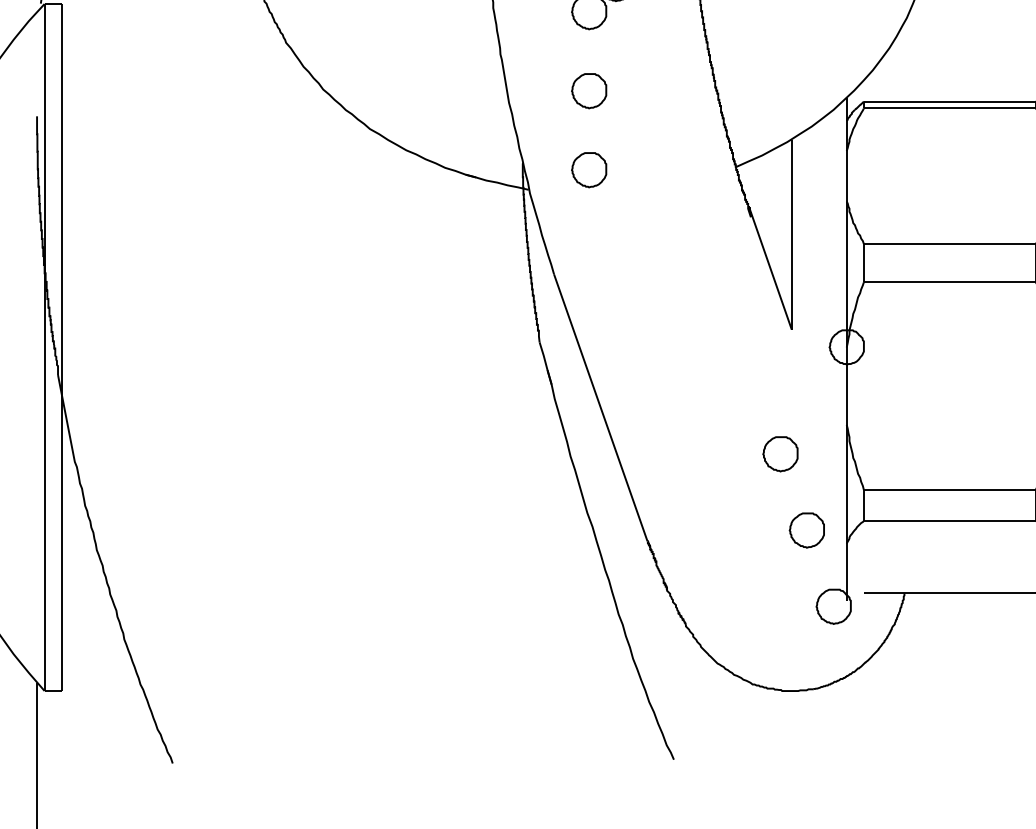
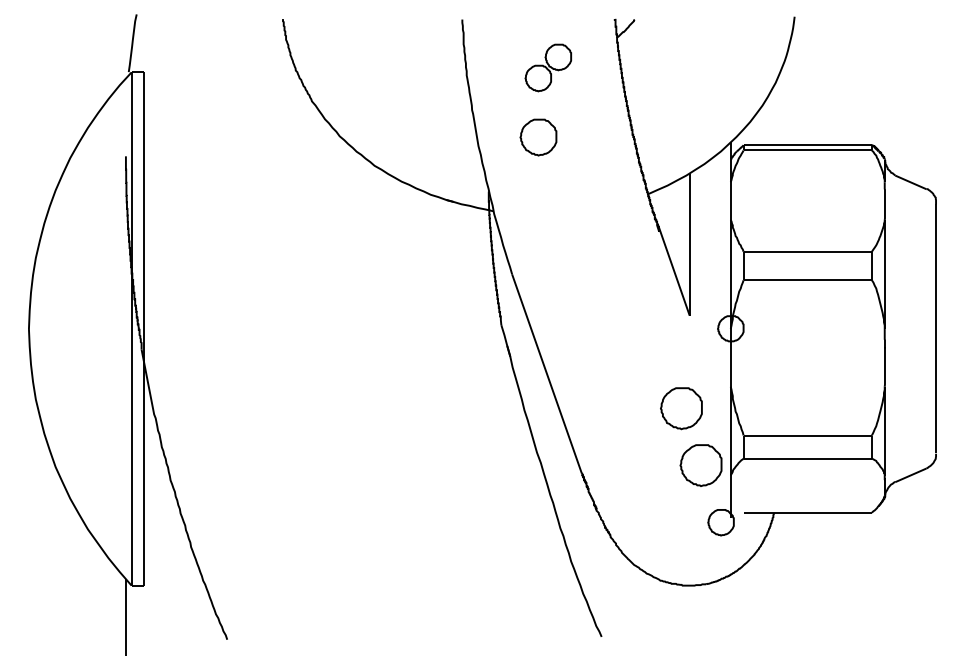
part: (588, 91) -> (537, 137), size x1.4
part: (588, 170) -> (537, 196), removed
part: (779, 453) -> (680, 408), size x1.6
part: (806, 530) -> (700, 465), size x1.6

